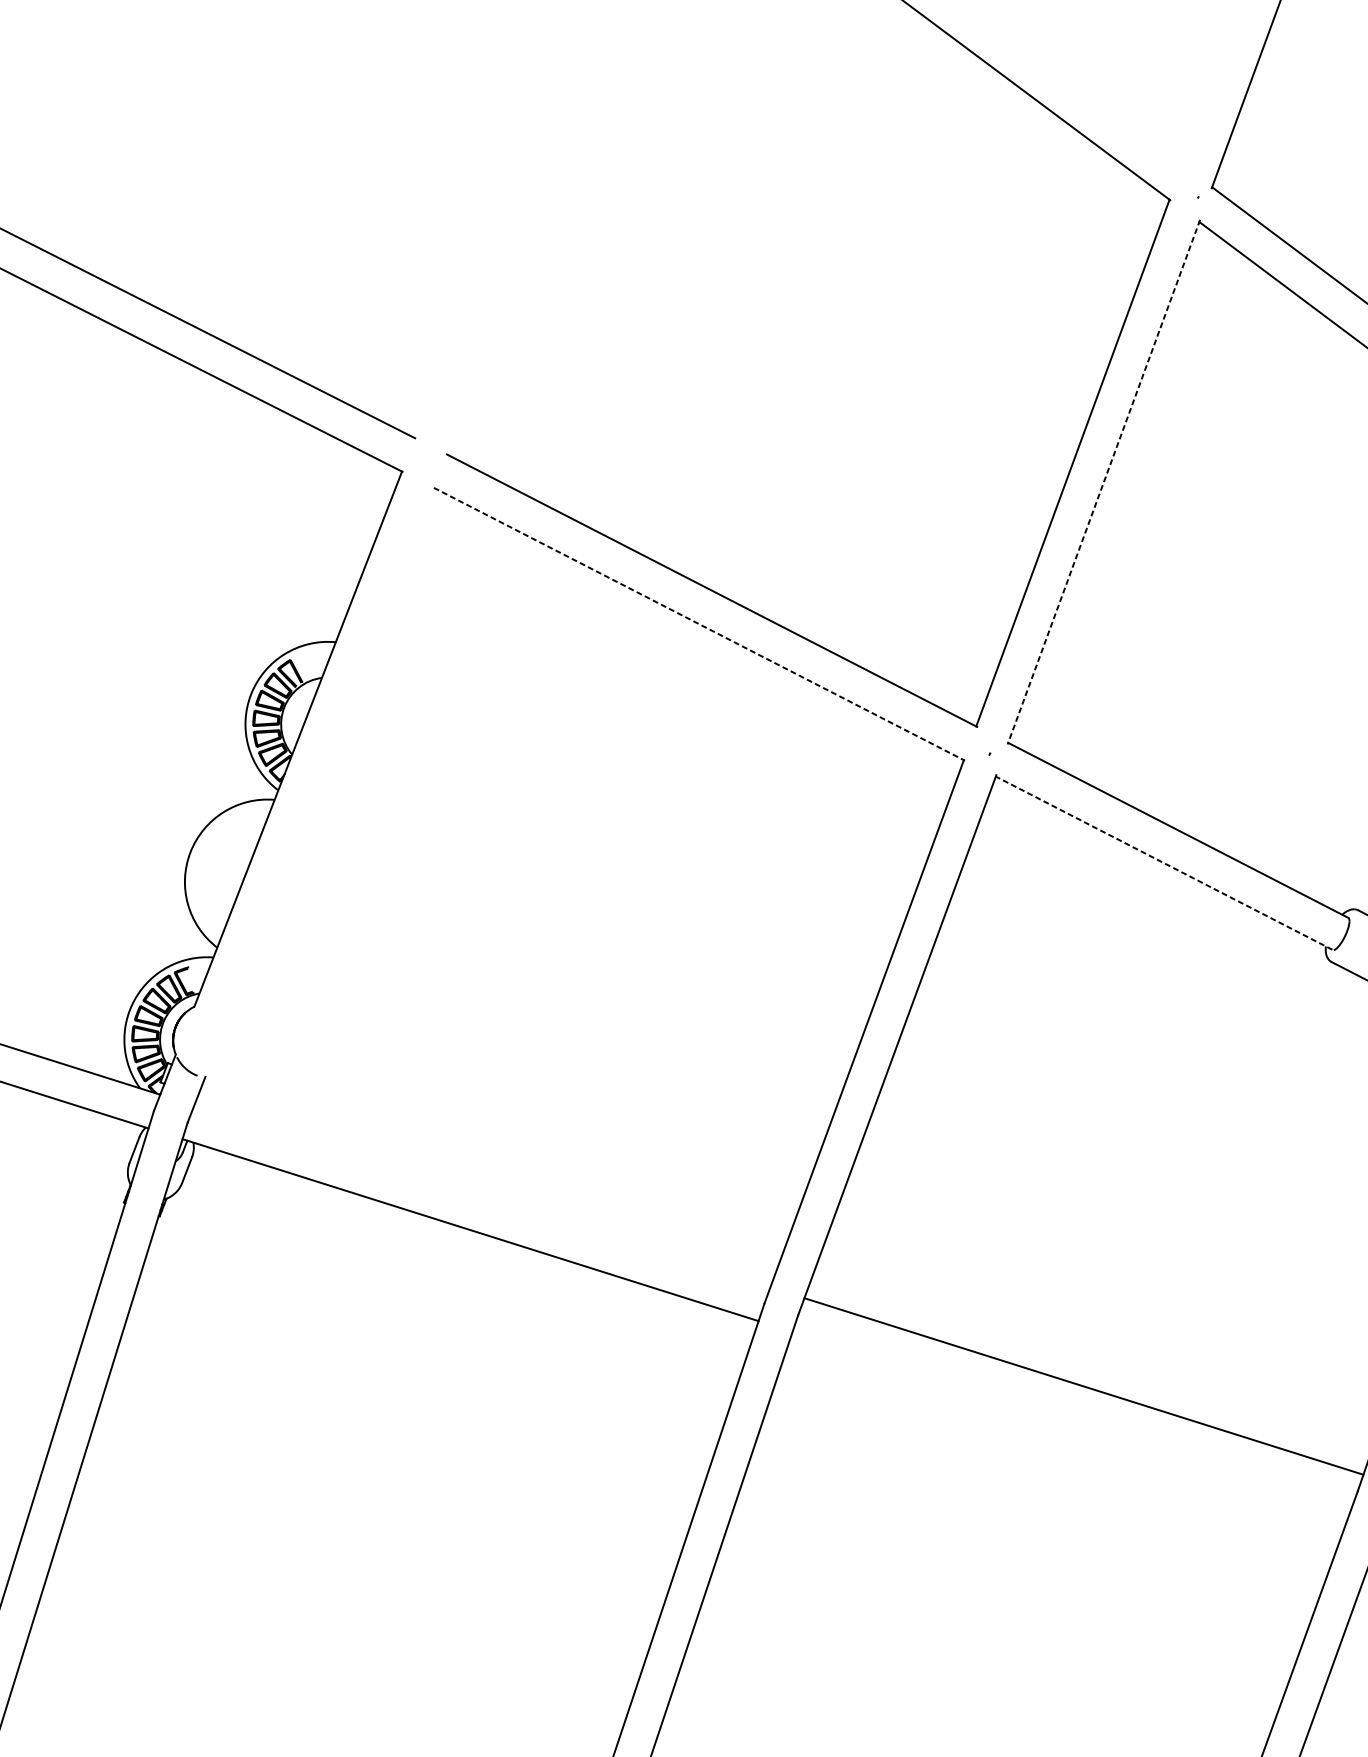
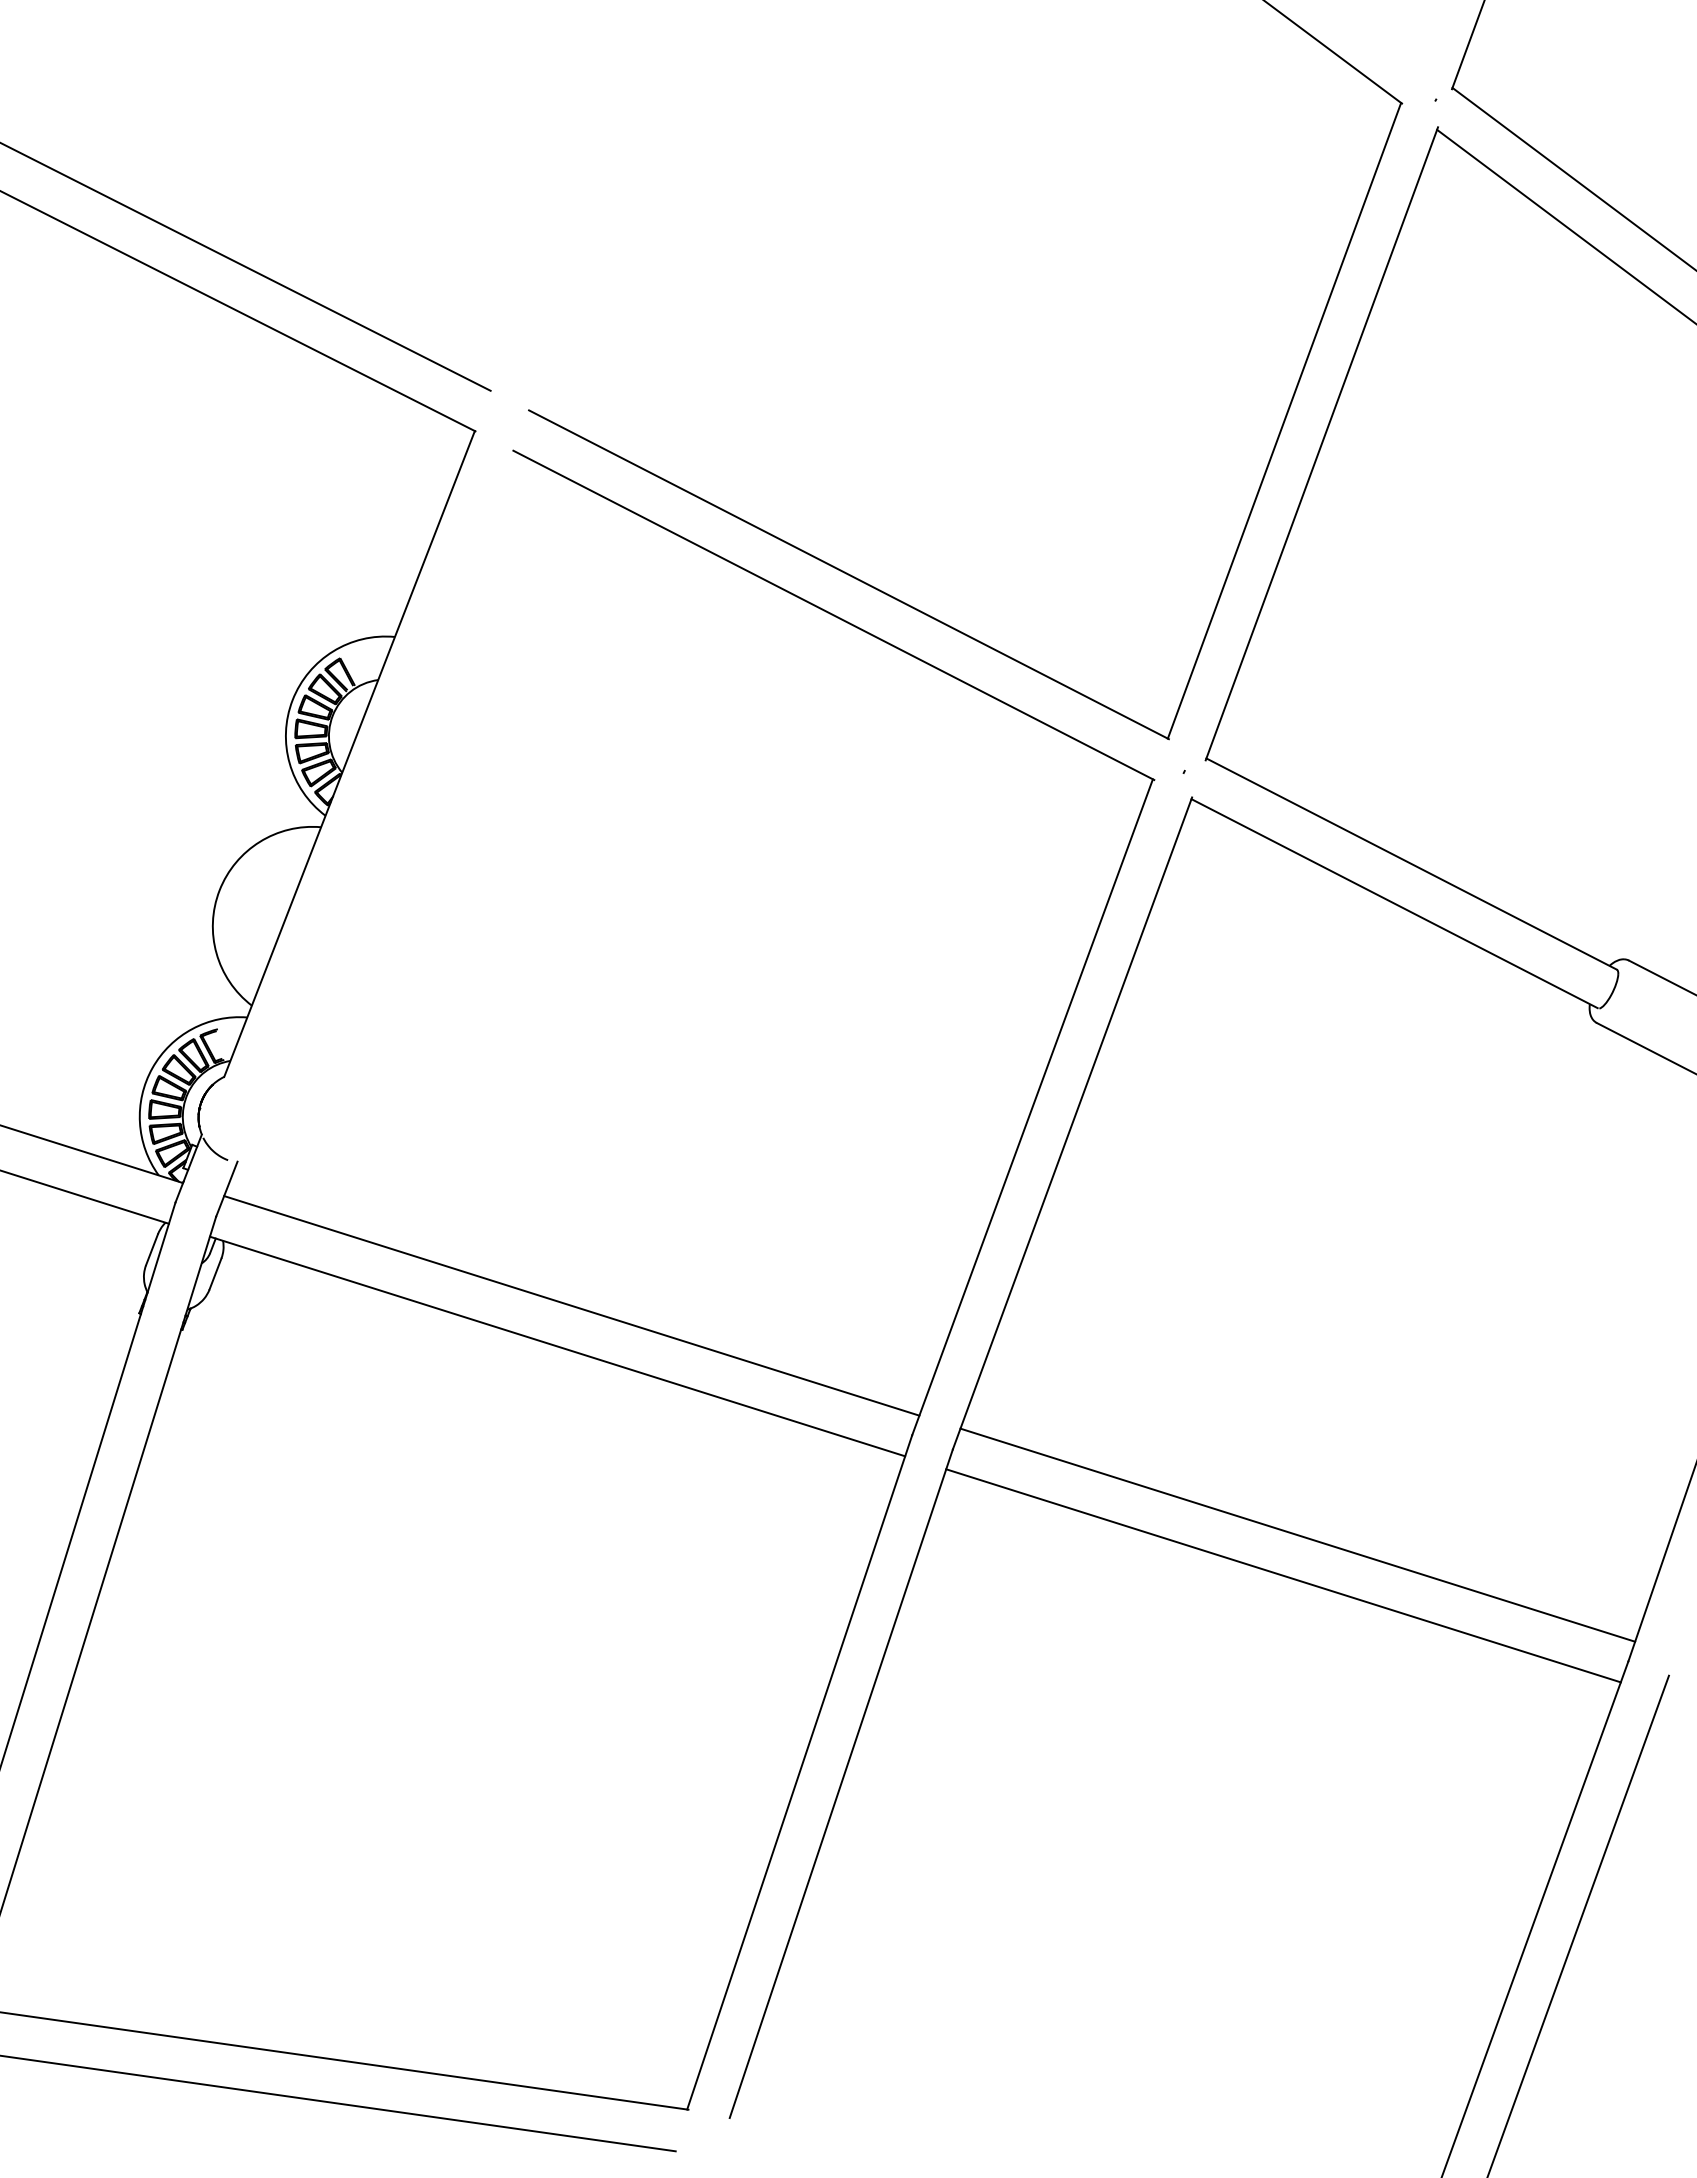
line: (1103, 482) -> (1321, 444), dashed -> solid
line: (700, 624) -> (834, 615), dashed -> solid
line: (1164, 863) -> (1394, 903), dashed -> solid
line: (482, 1196) -> (571, 1305), added
line: (1072, 1419) -> (1283, 1575), added

